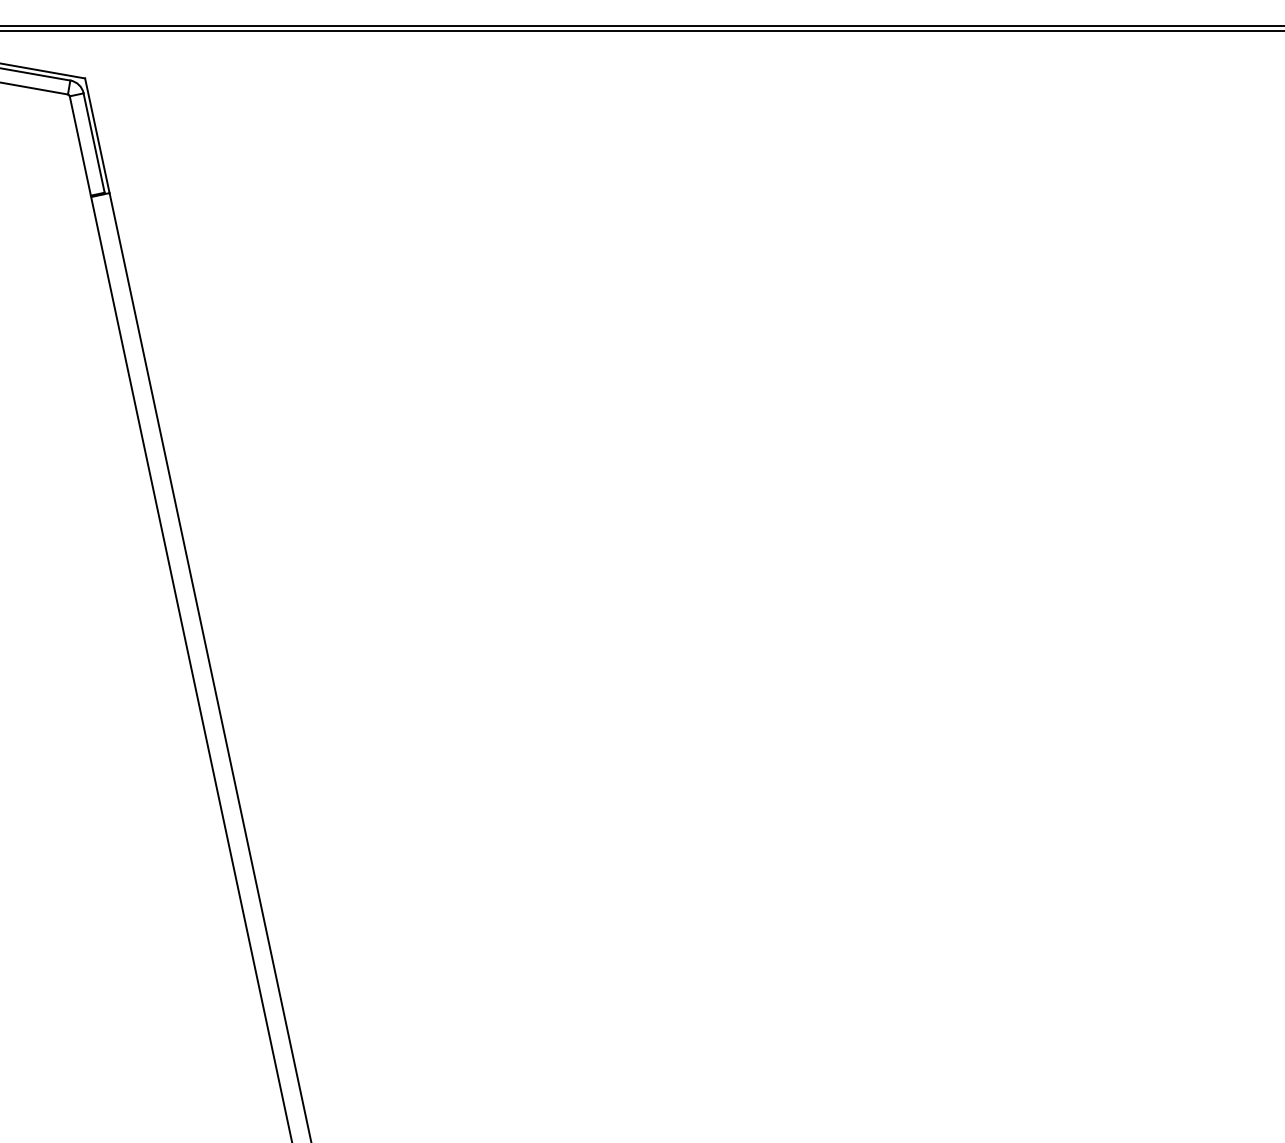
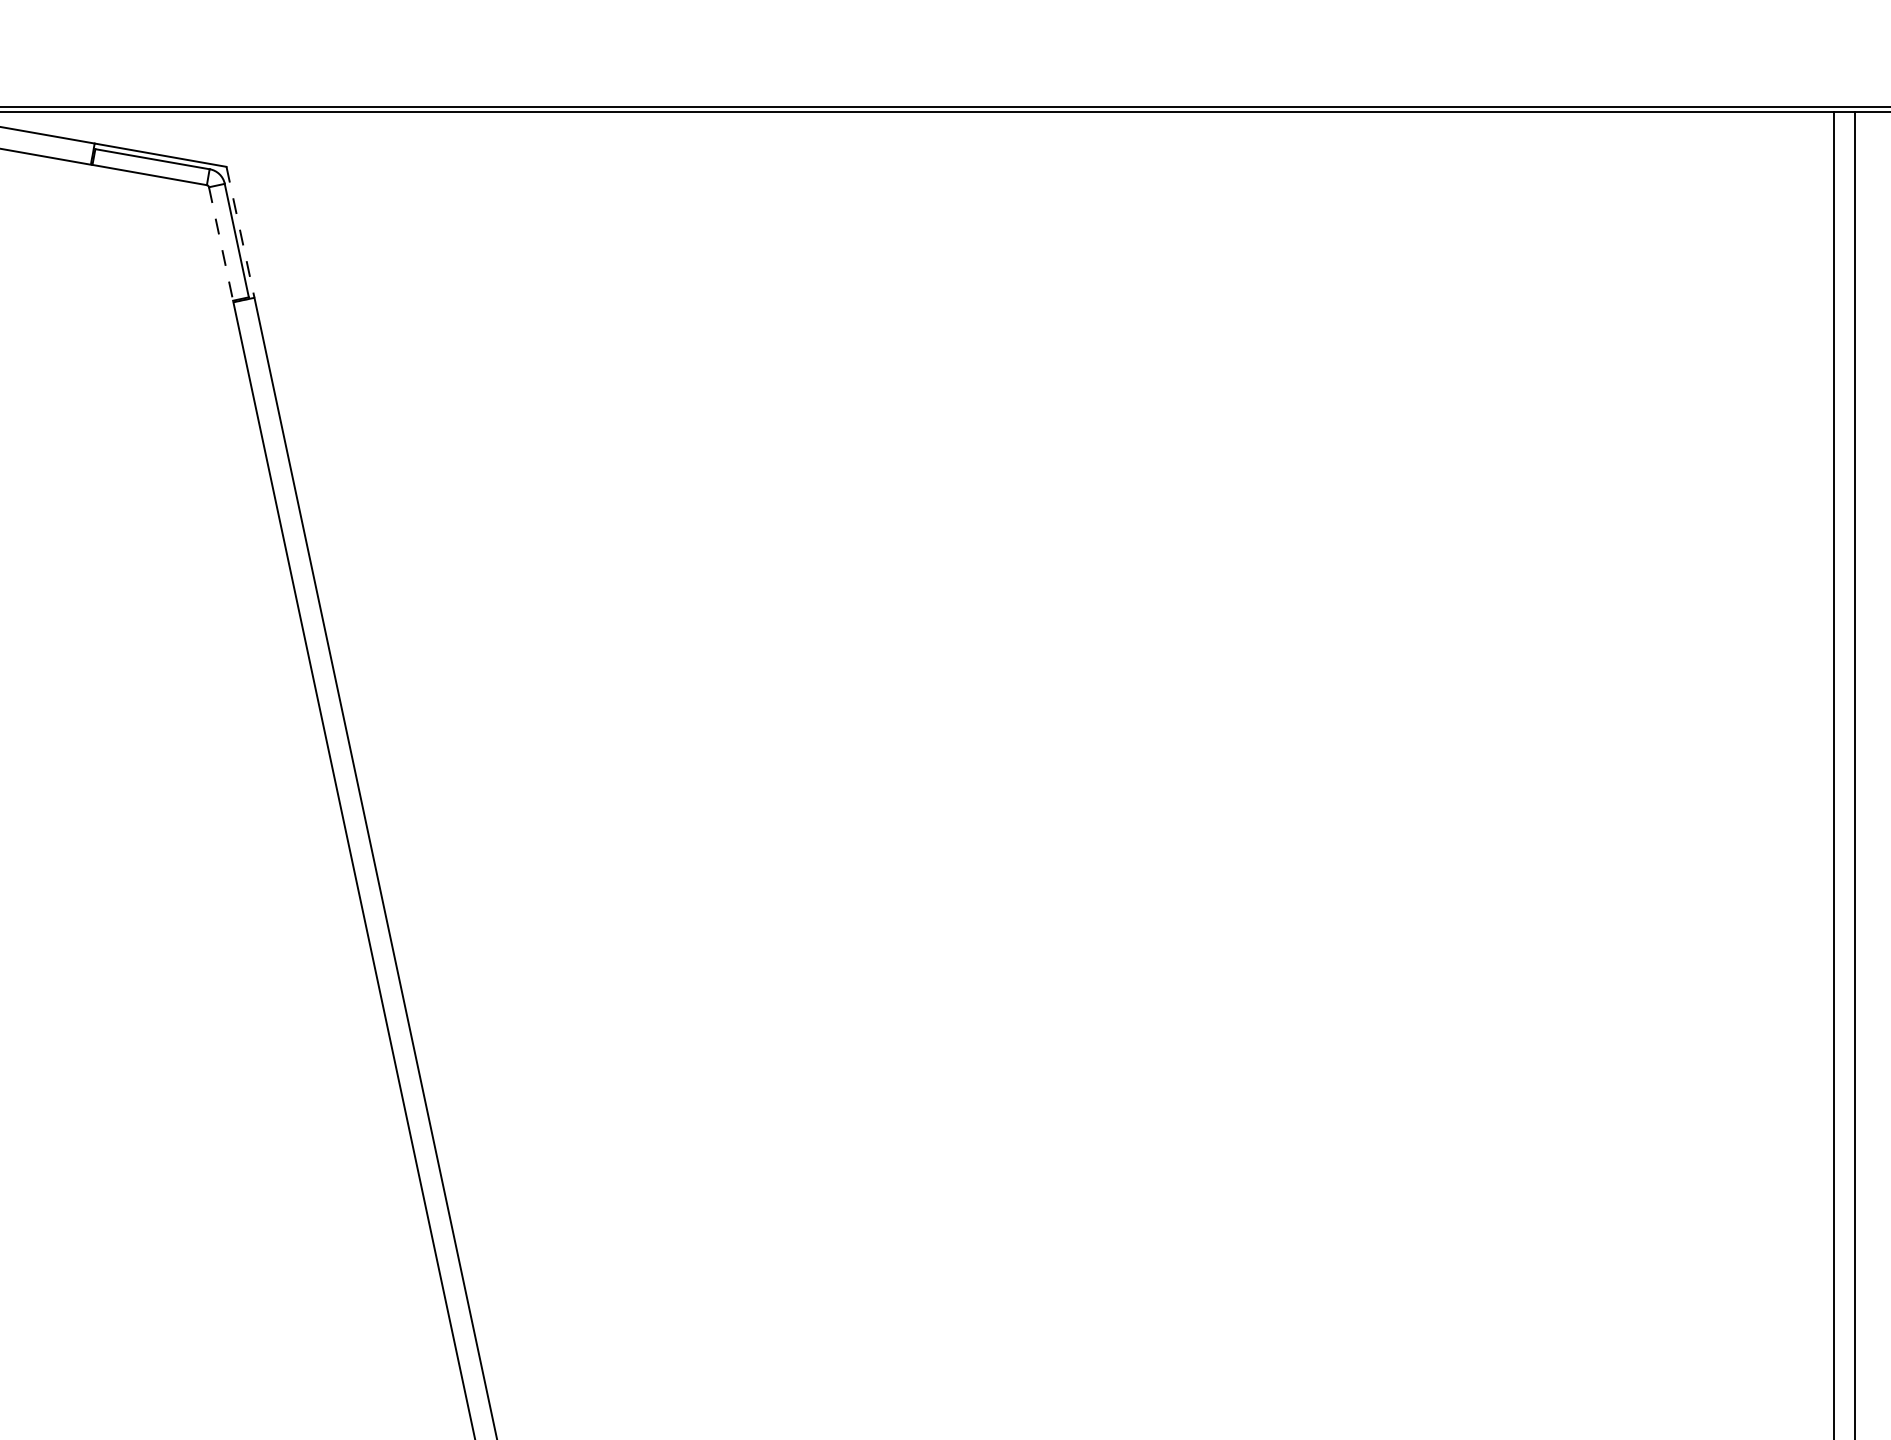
line: (97, 135) -> (240, 232), solid -> dashed
line: (80, 146) -> (221, 244), solid -> dashed

